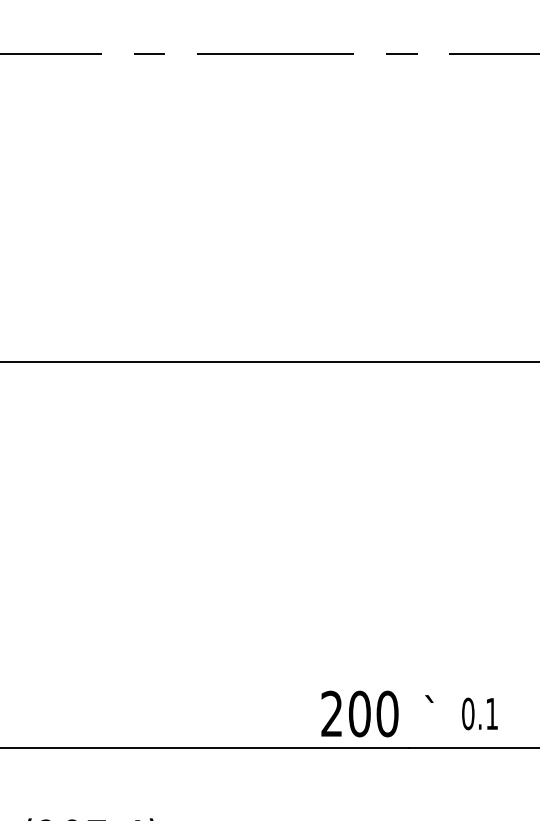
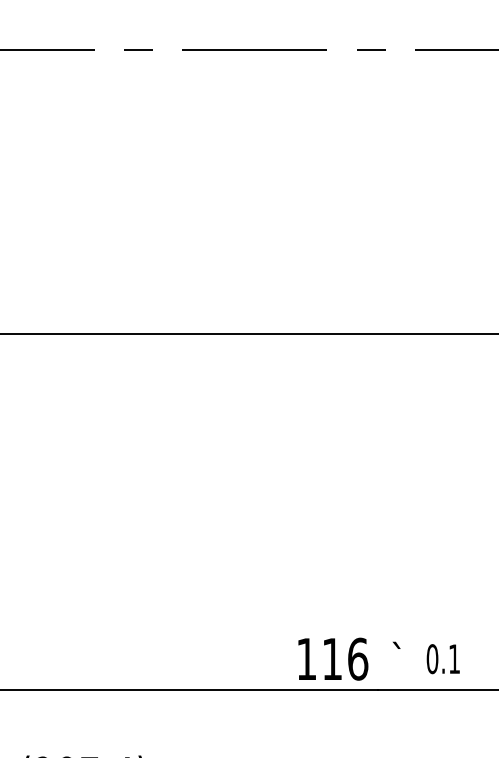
text: (359, 713) -> (332, 658), 200 -> 116

